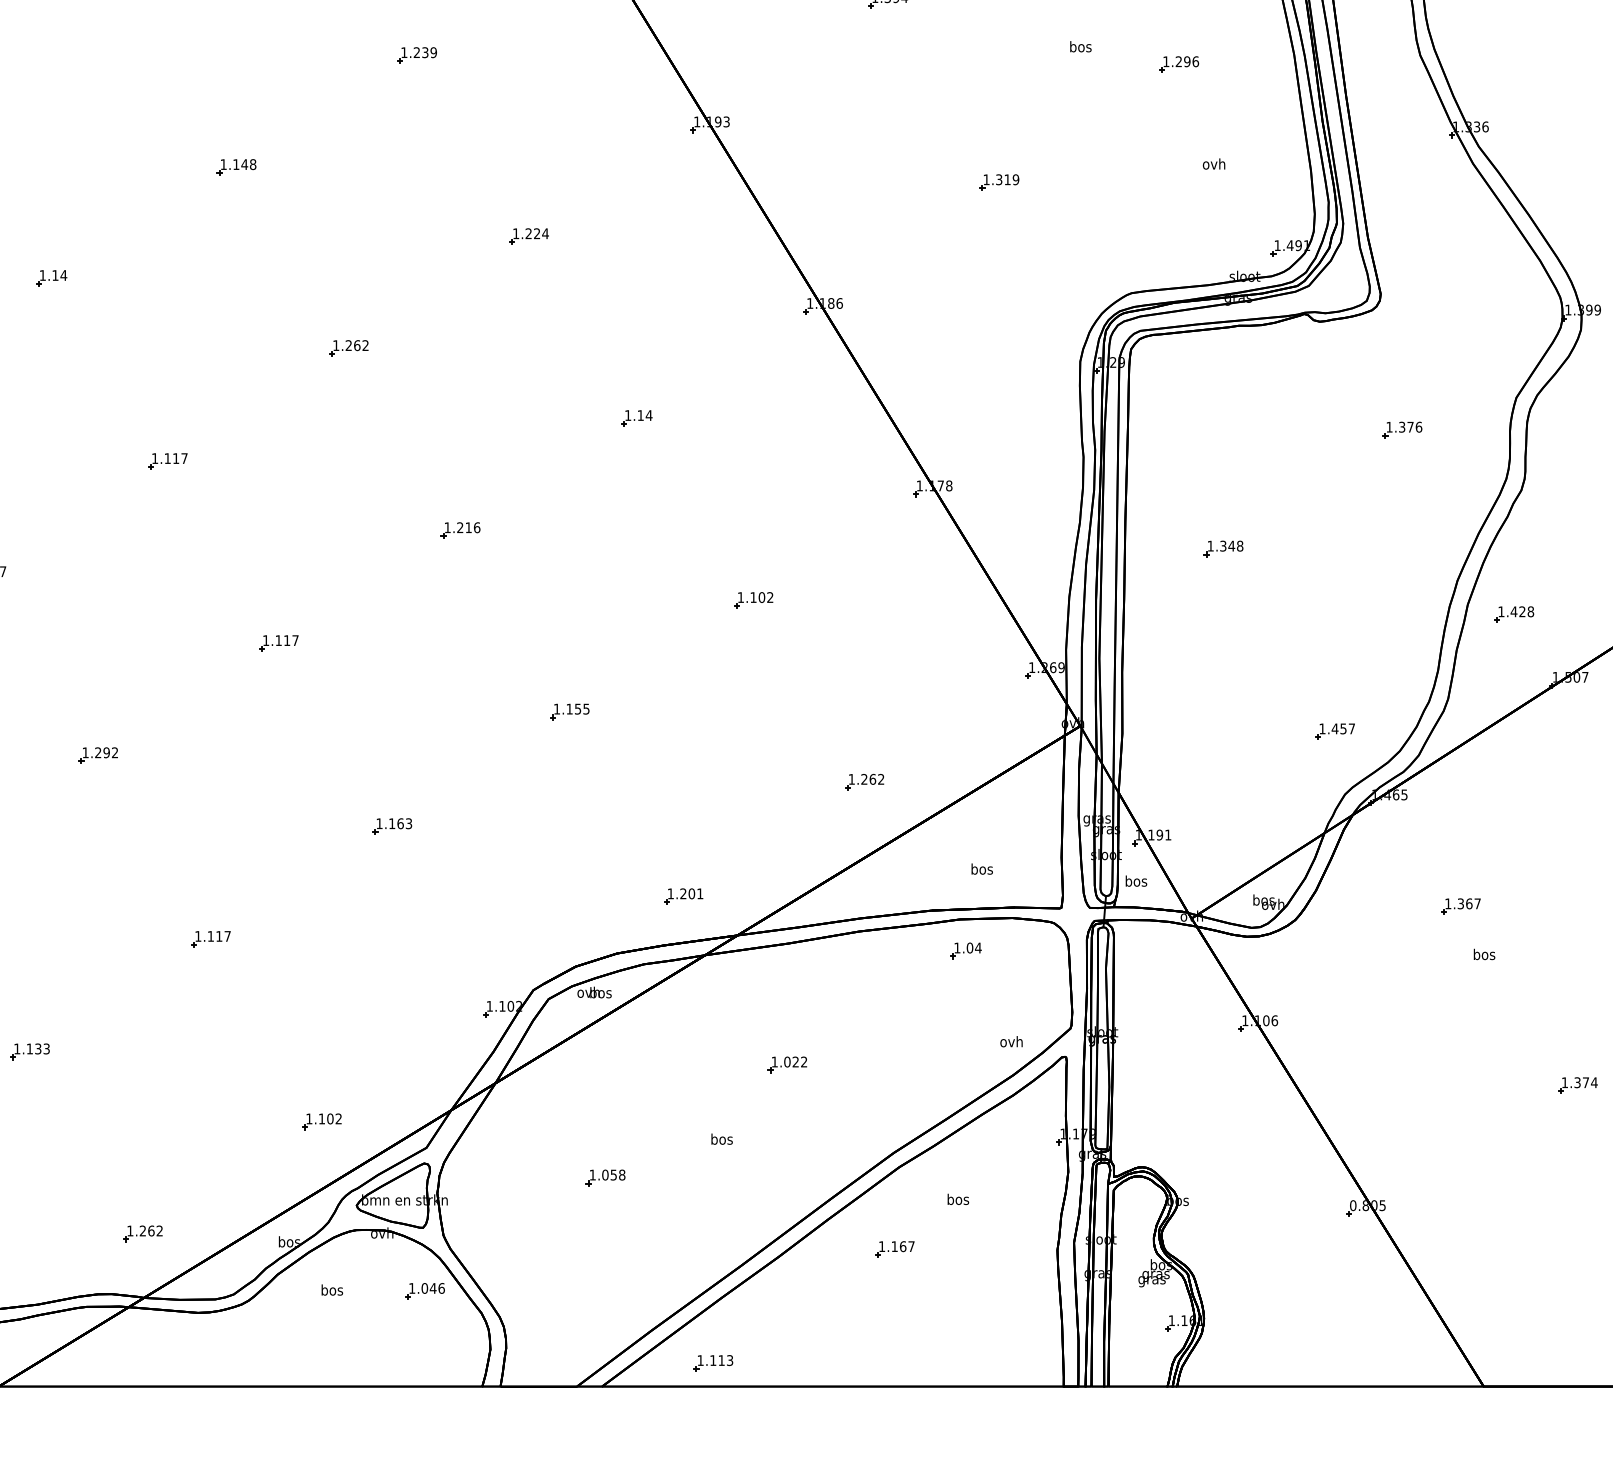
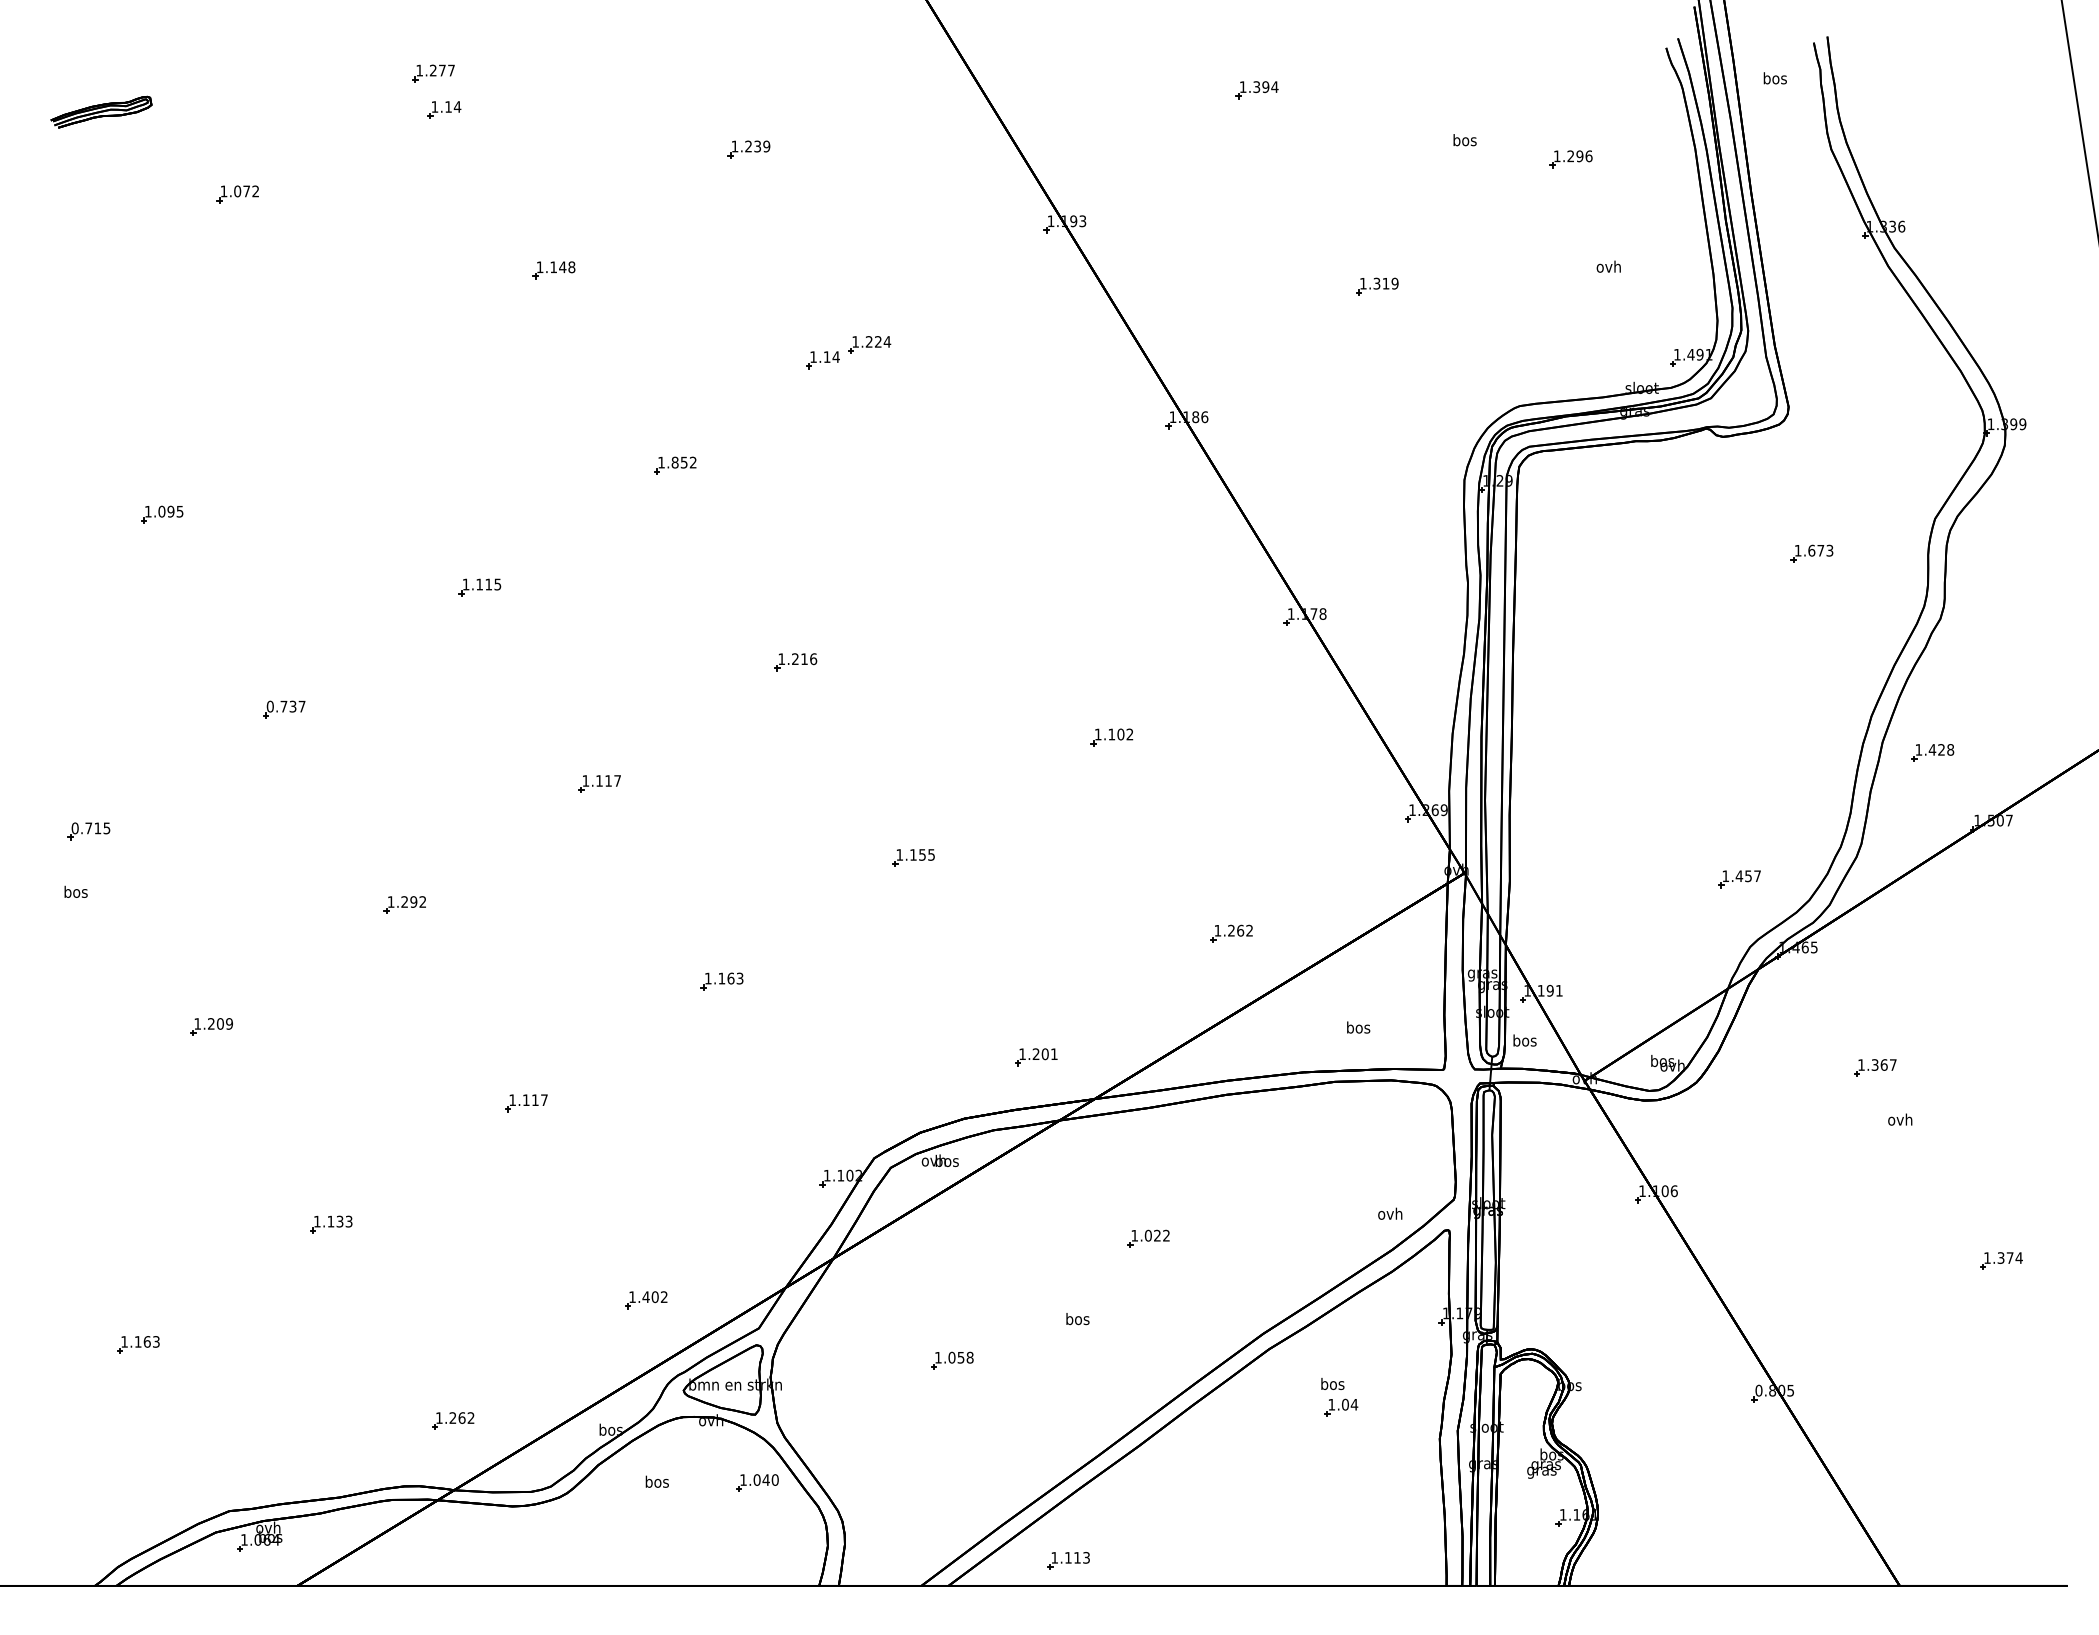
part: (51, 277) -> (444, 109), moved
text: (352, 345) -> (679, 462), 1.262 -> 1.852
part: (636, 418) -> (822, 360), moved
text: (1410, 427) -> (1820, 550), 1.376 -> 1.673
text: (184, 458) -> (497, 584), 1.117 -> 1.115
part: (1223, 548) -> (1618, 681), removed
part: (966, 950) -> (1341, 1407), moved
text: (1484, 954) -> (1900, 1119), bos -> ovh
text: (321, 1118) -> (645, 1296), 1.102 -> 1.402
part: (894, 1249) -> (1264, 1437), removed
text: (441, 1287) -> (775, 1479), 1.046 -> 1.040

